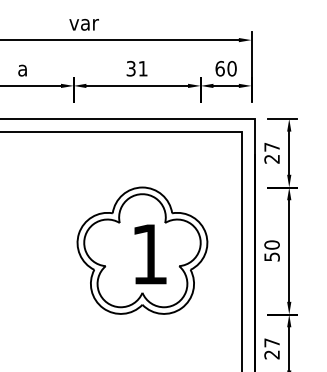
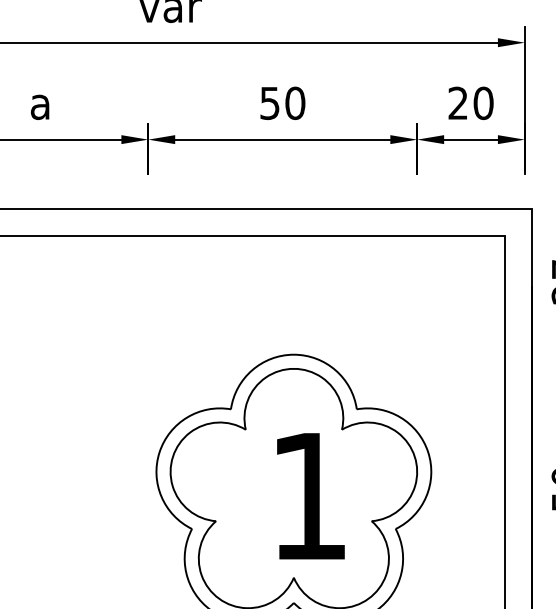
text: (137, 68) -> (283, 102), 31 -> 50
text: (219, 68) -> (456, 102), 60 -> 20

